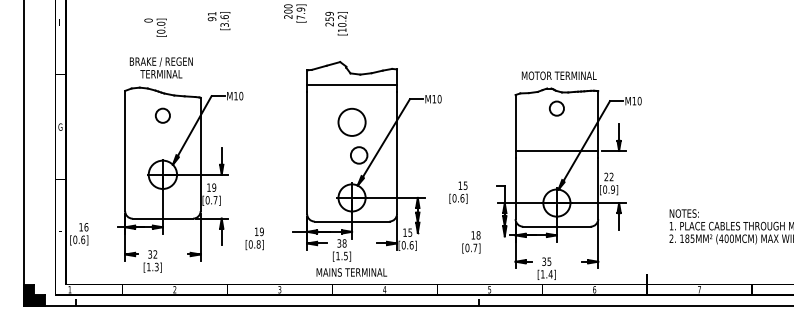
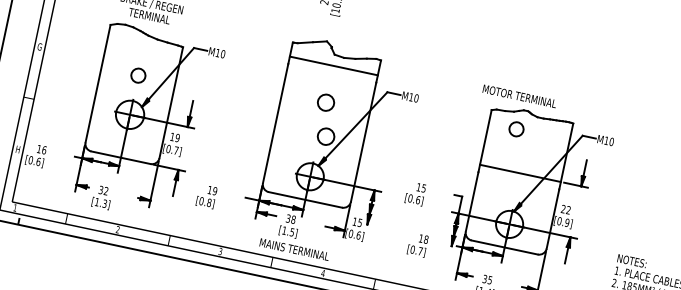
text: (558, 75) -> (519, 96), moved
circle: (556, 108) -> (516, 129), moved
circle: (162, 115) -> (138, 75), moved
circle: (351, 121) -> (325, 101), size x0.6

